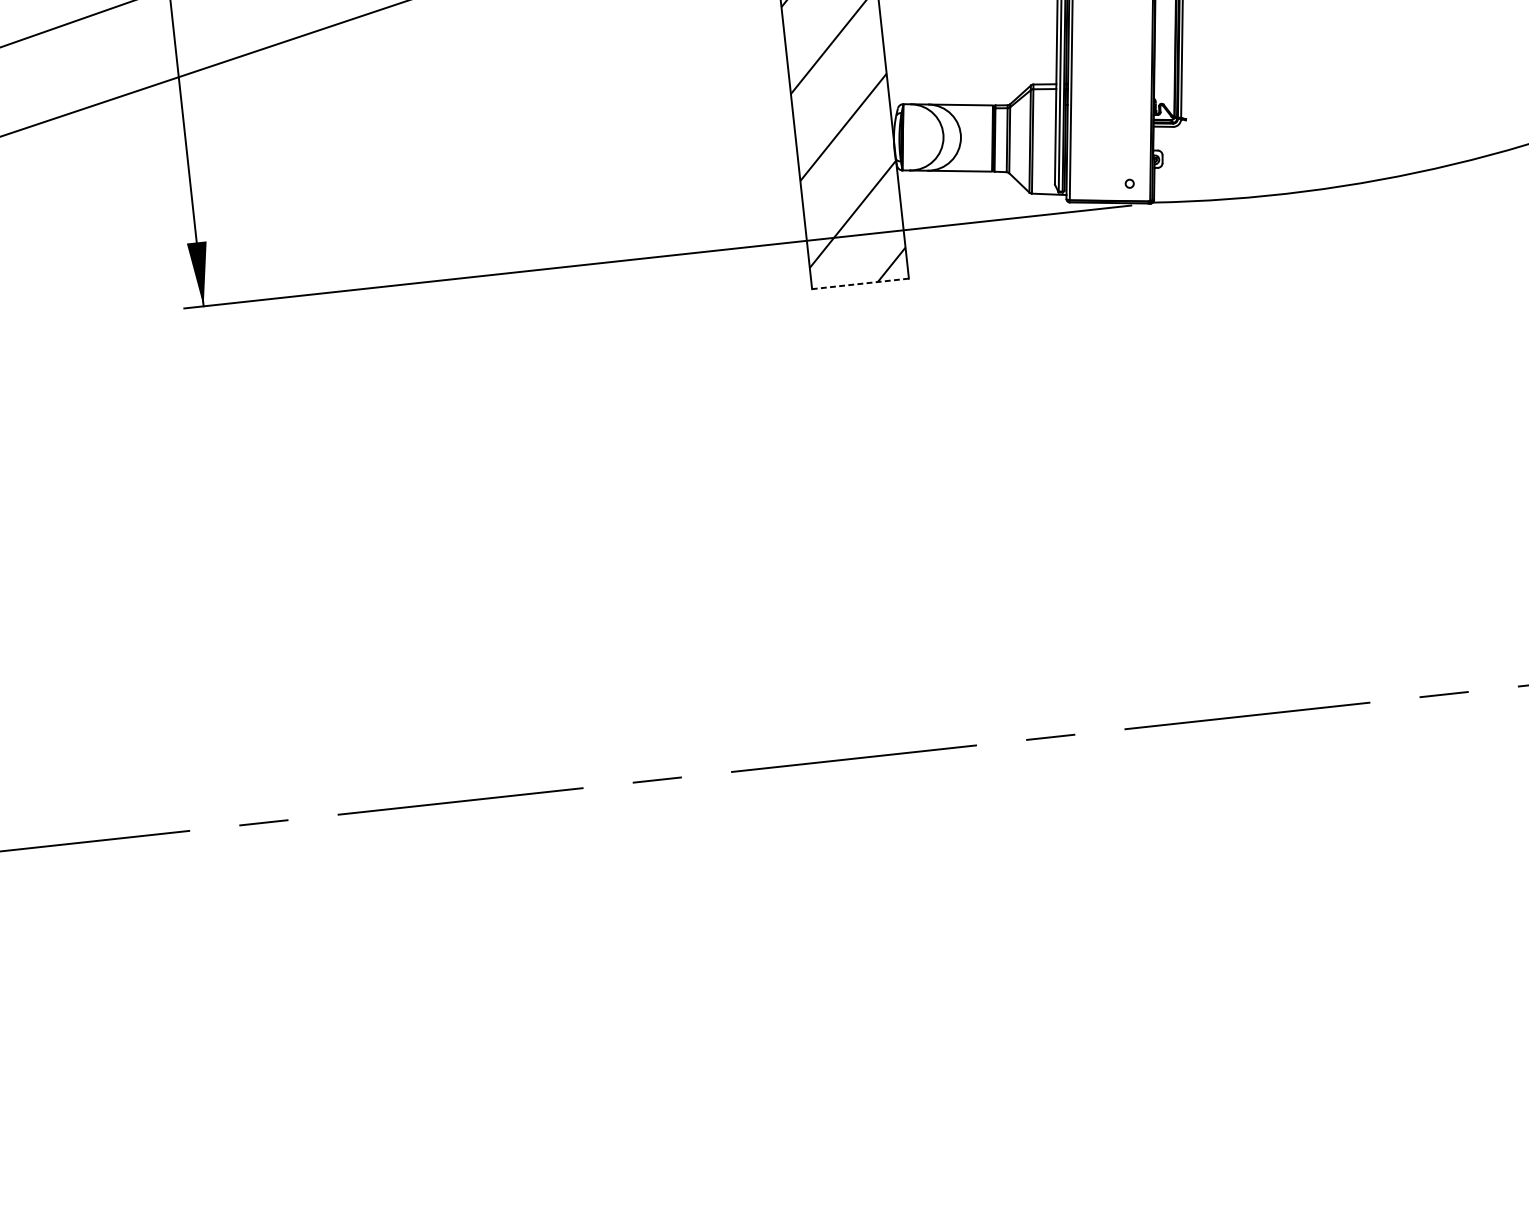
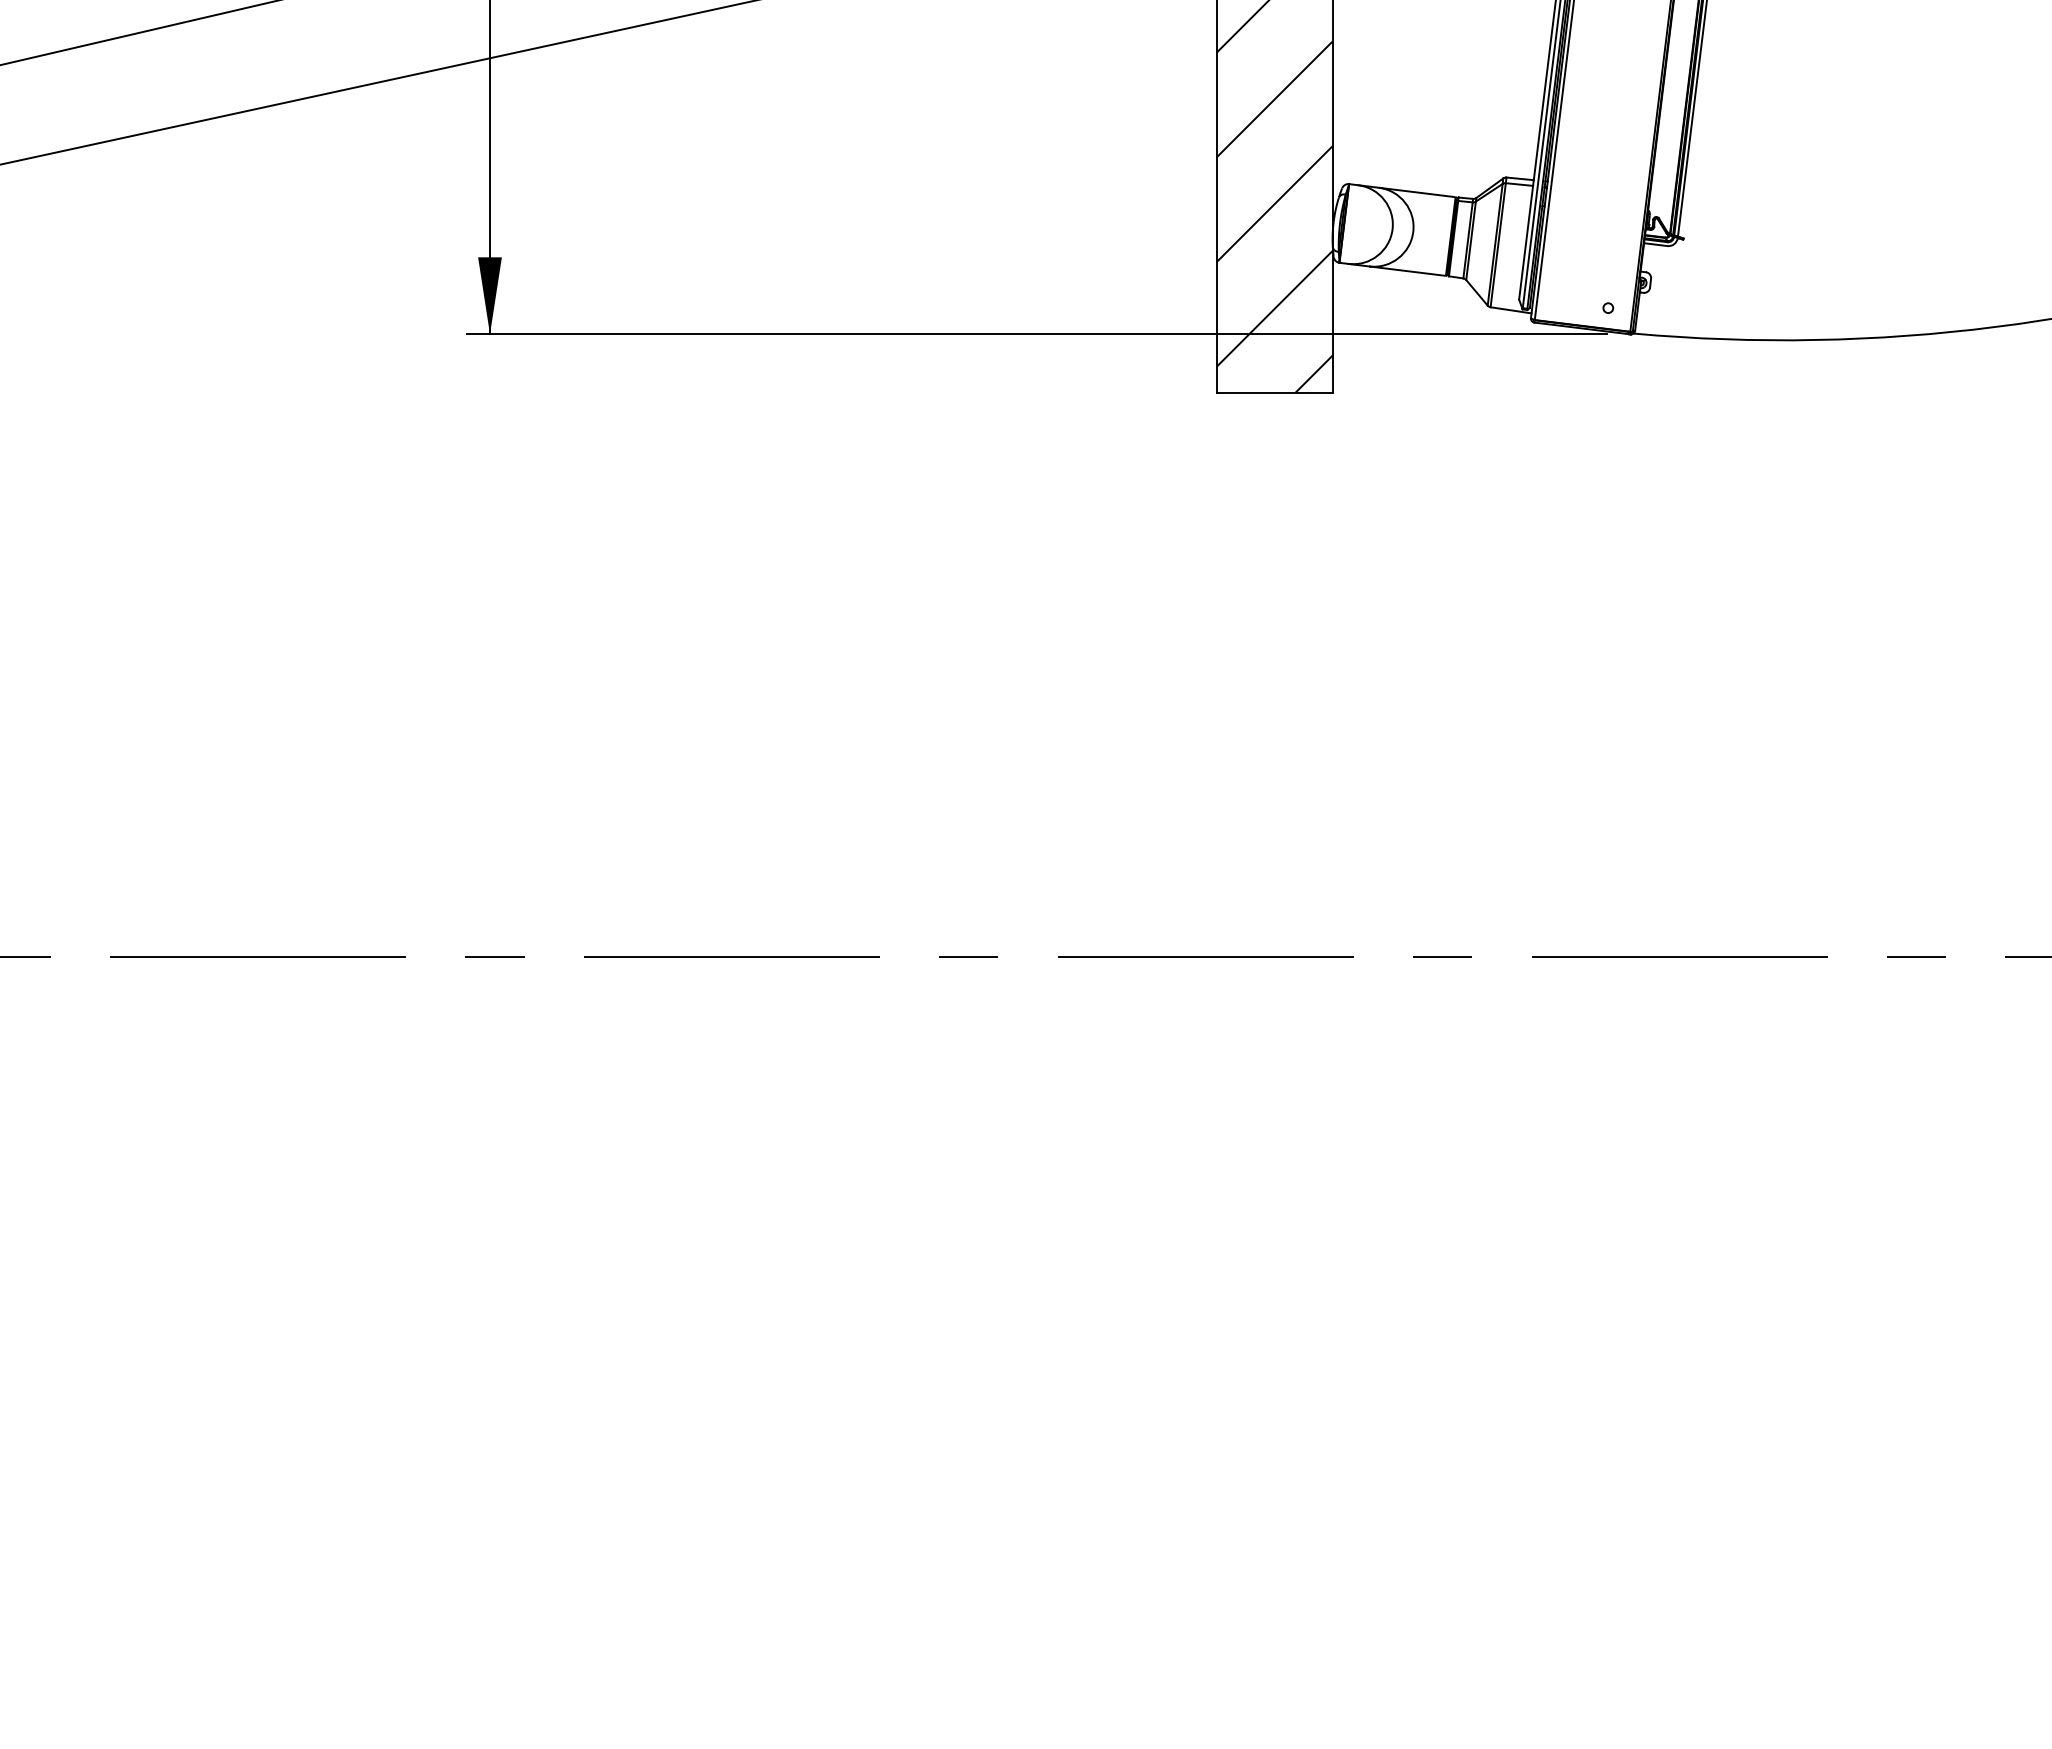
line: (860, 283) -> (1274, 392), dashed -> solid

